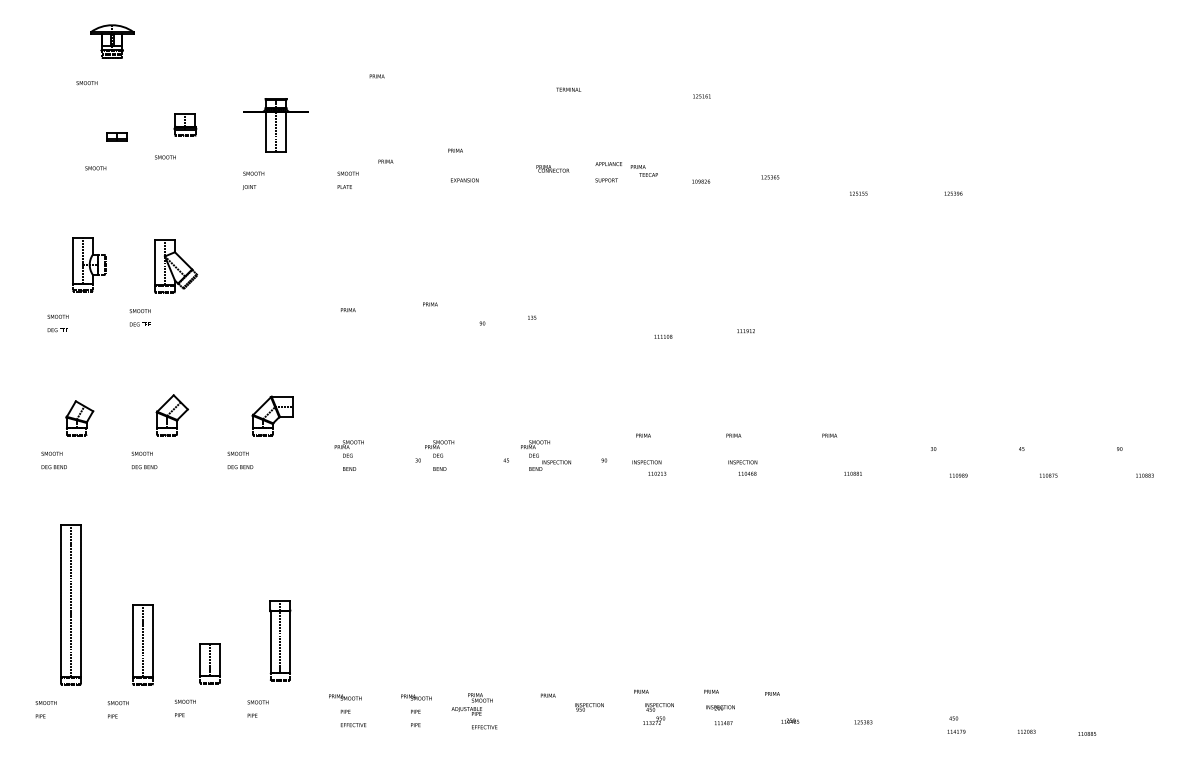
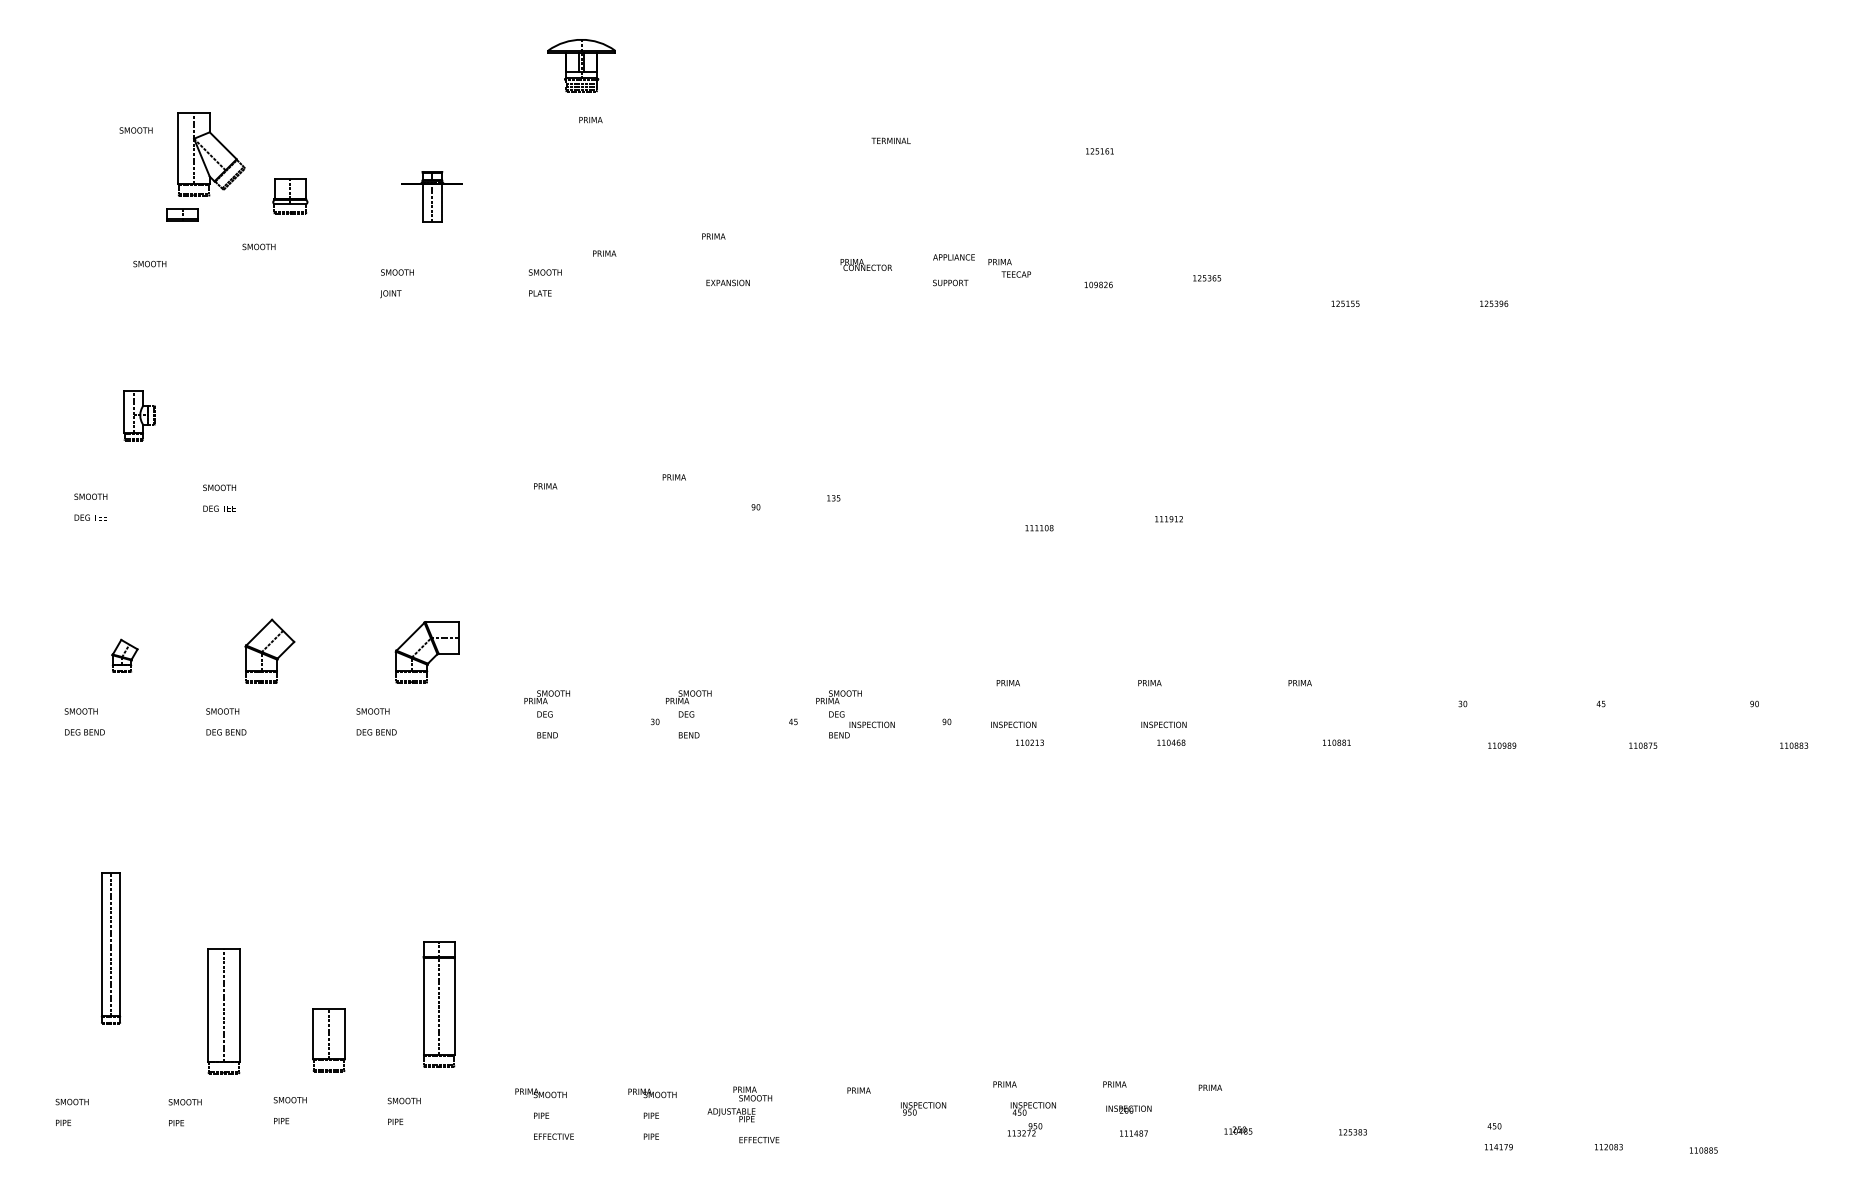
part: (112, 41) -> (582, 65), moved
part: (275, 125) -> (431, 196), size x0.6
part: (89, 264) -> (140, 414), size x0.6
part: (175, 266) -> (210, 154), moved
part: (79, 418) -> (124, 656), size x0.6
part: (70, 604) -> (110, 947), size x0.6

